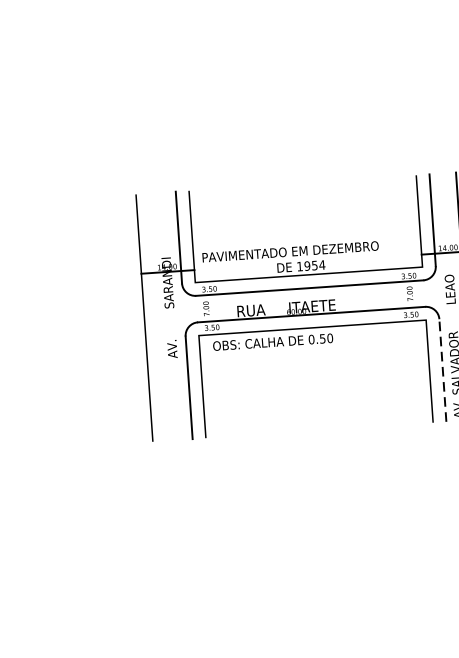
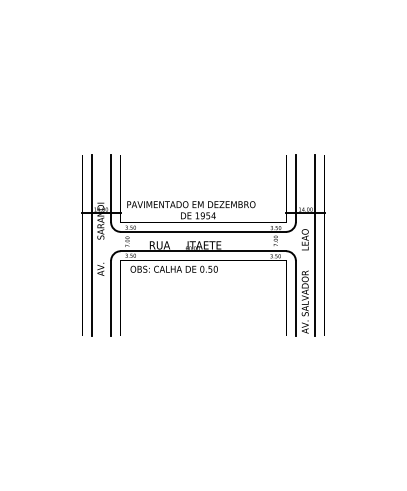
line: (157, 317) -> (91, 245), added
line: (442, 369) -> (295, 297), dashed -> solid

